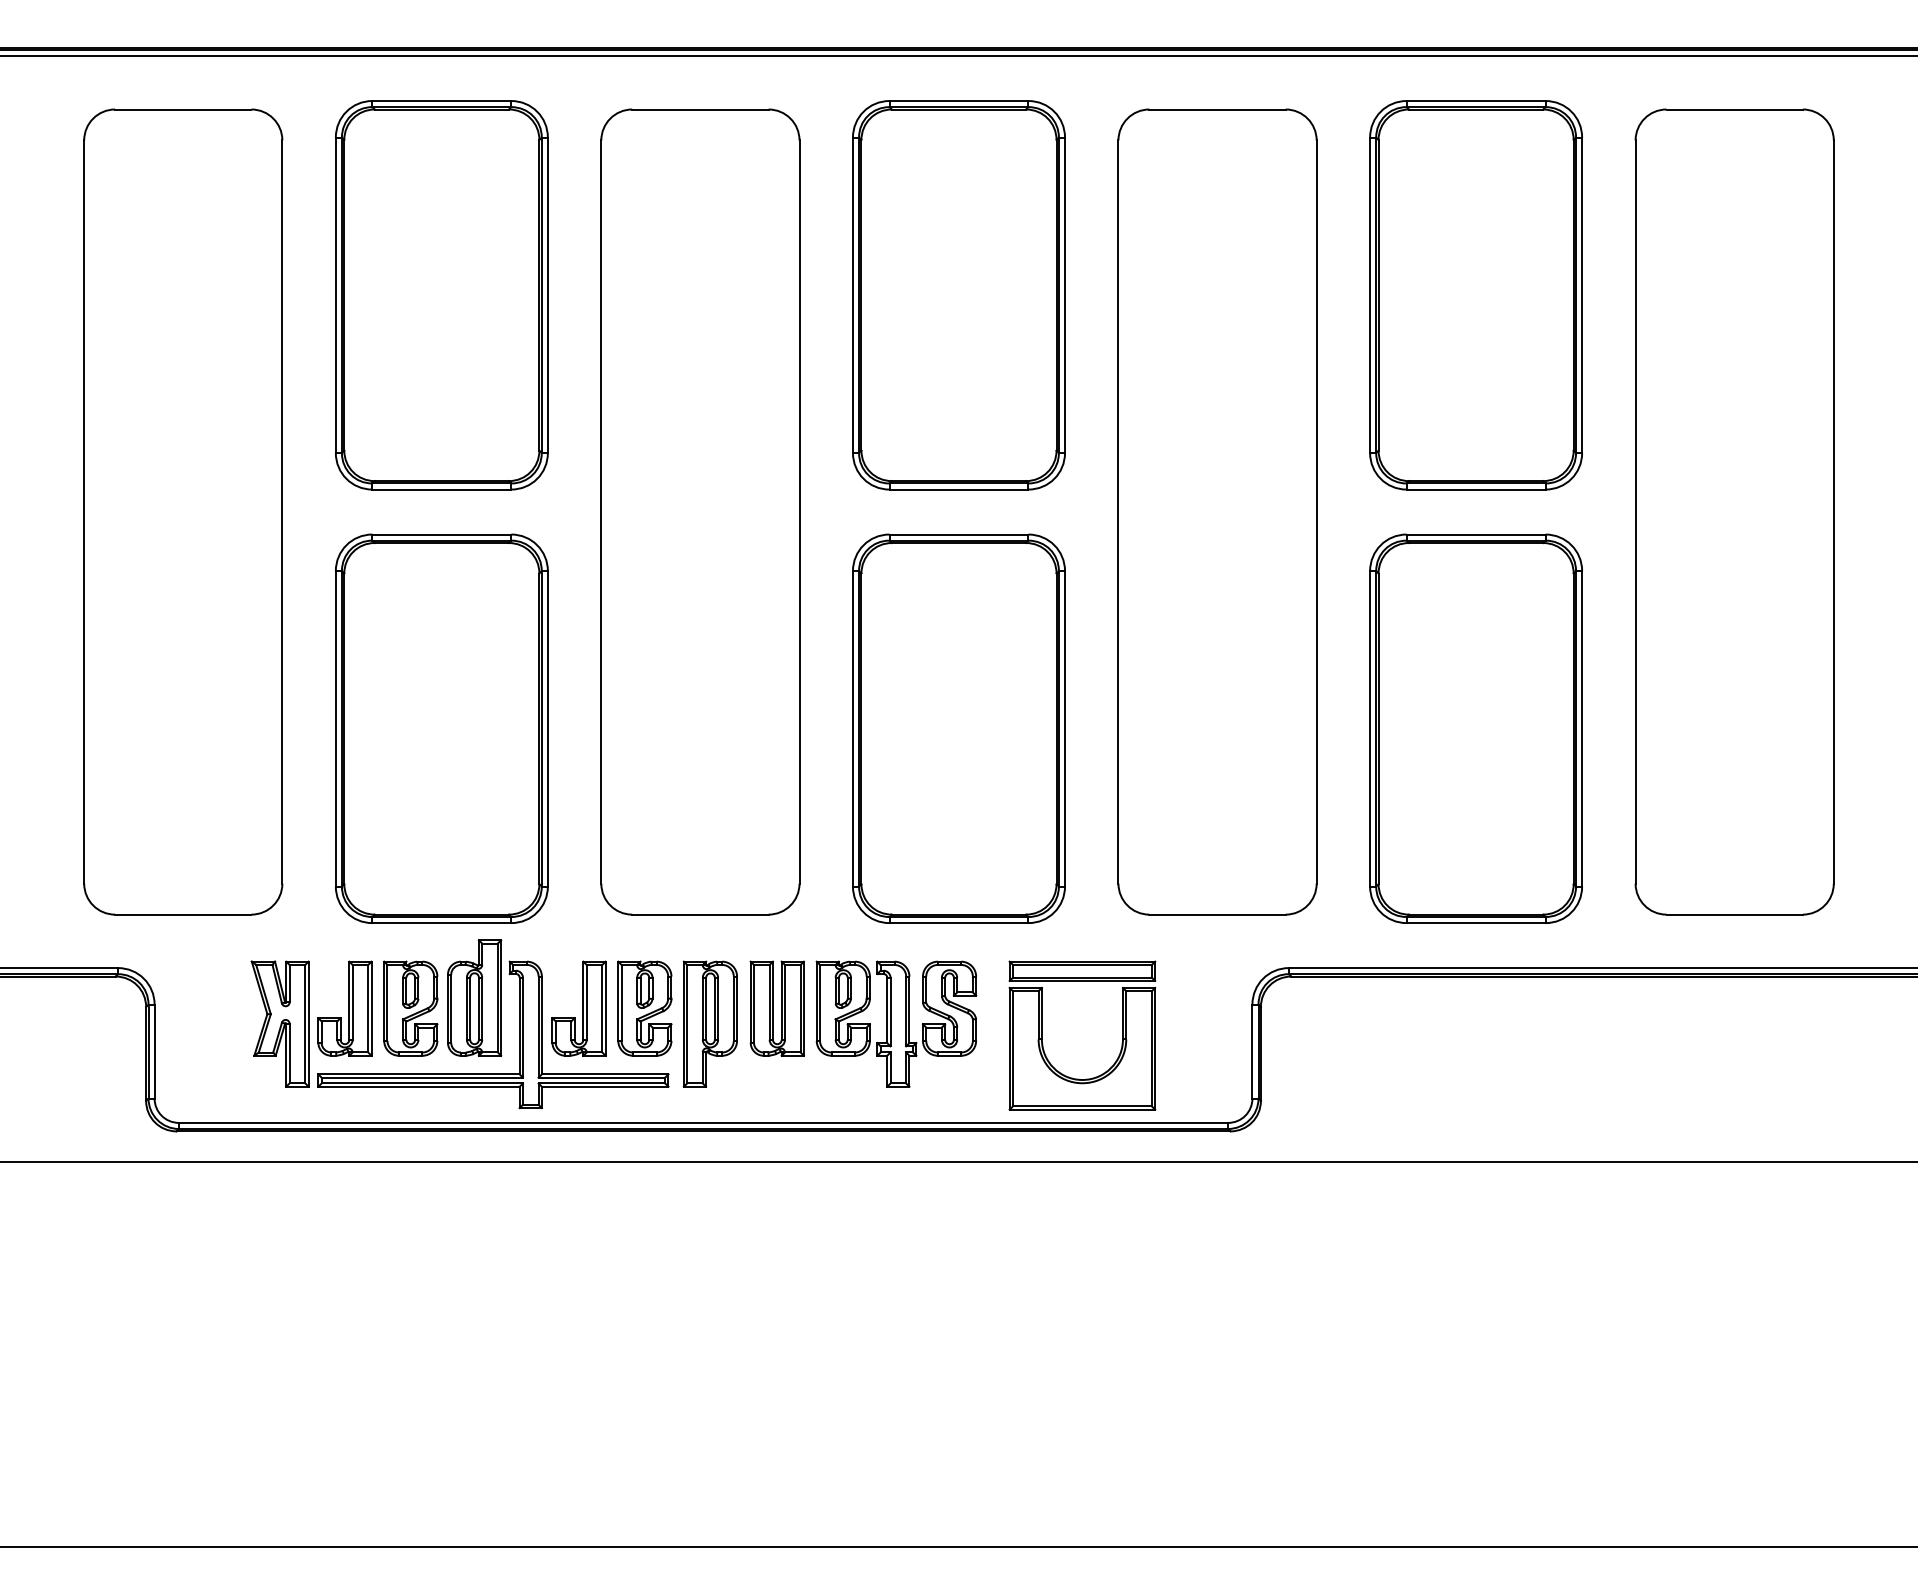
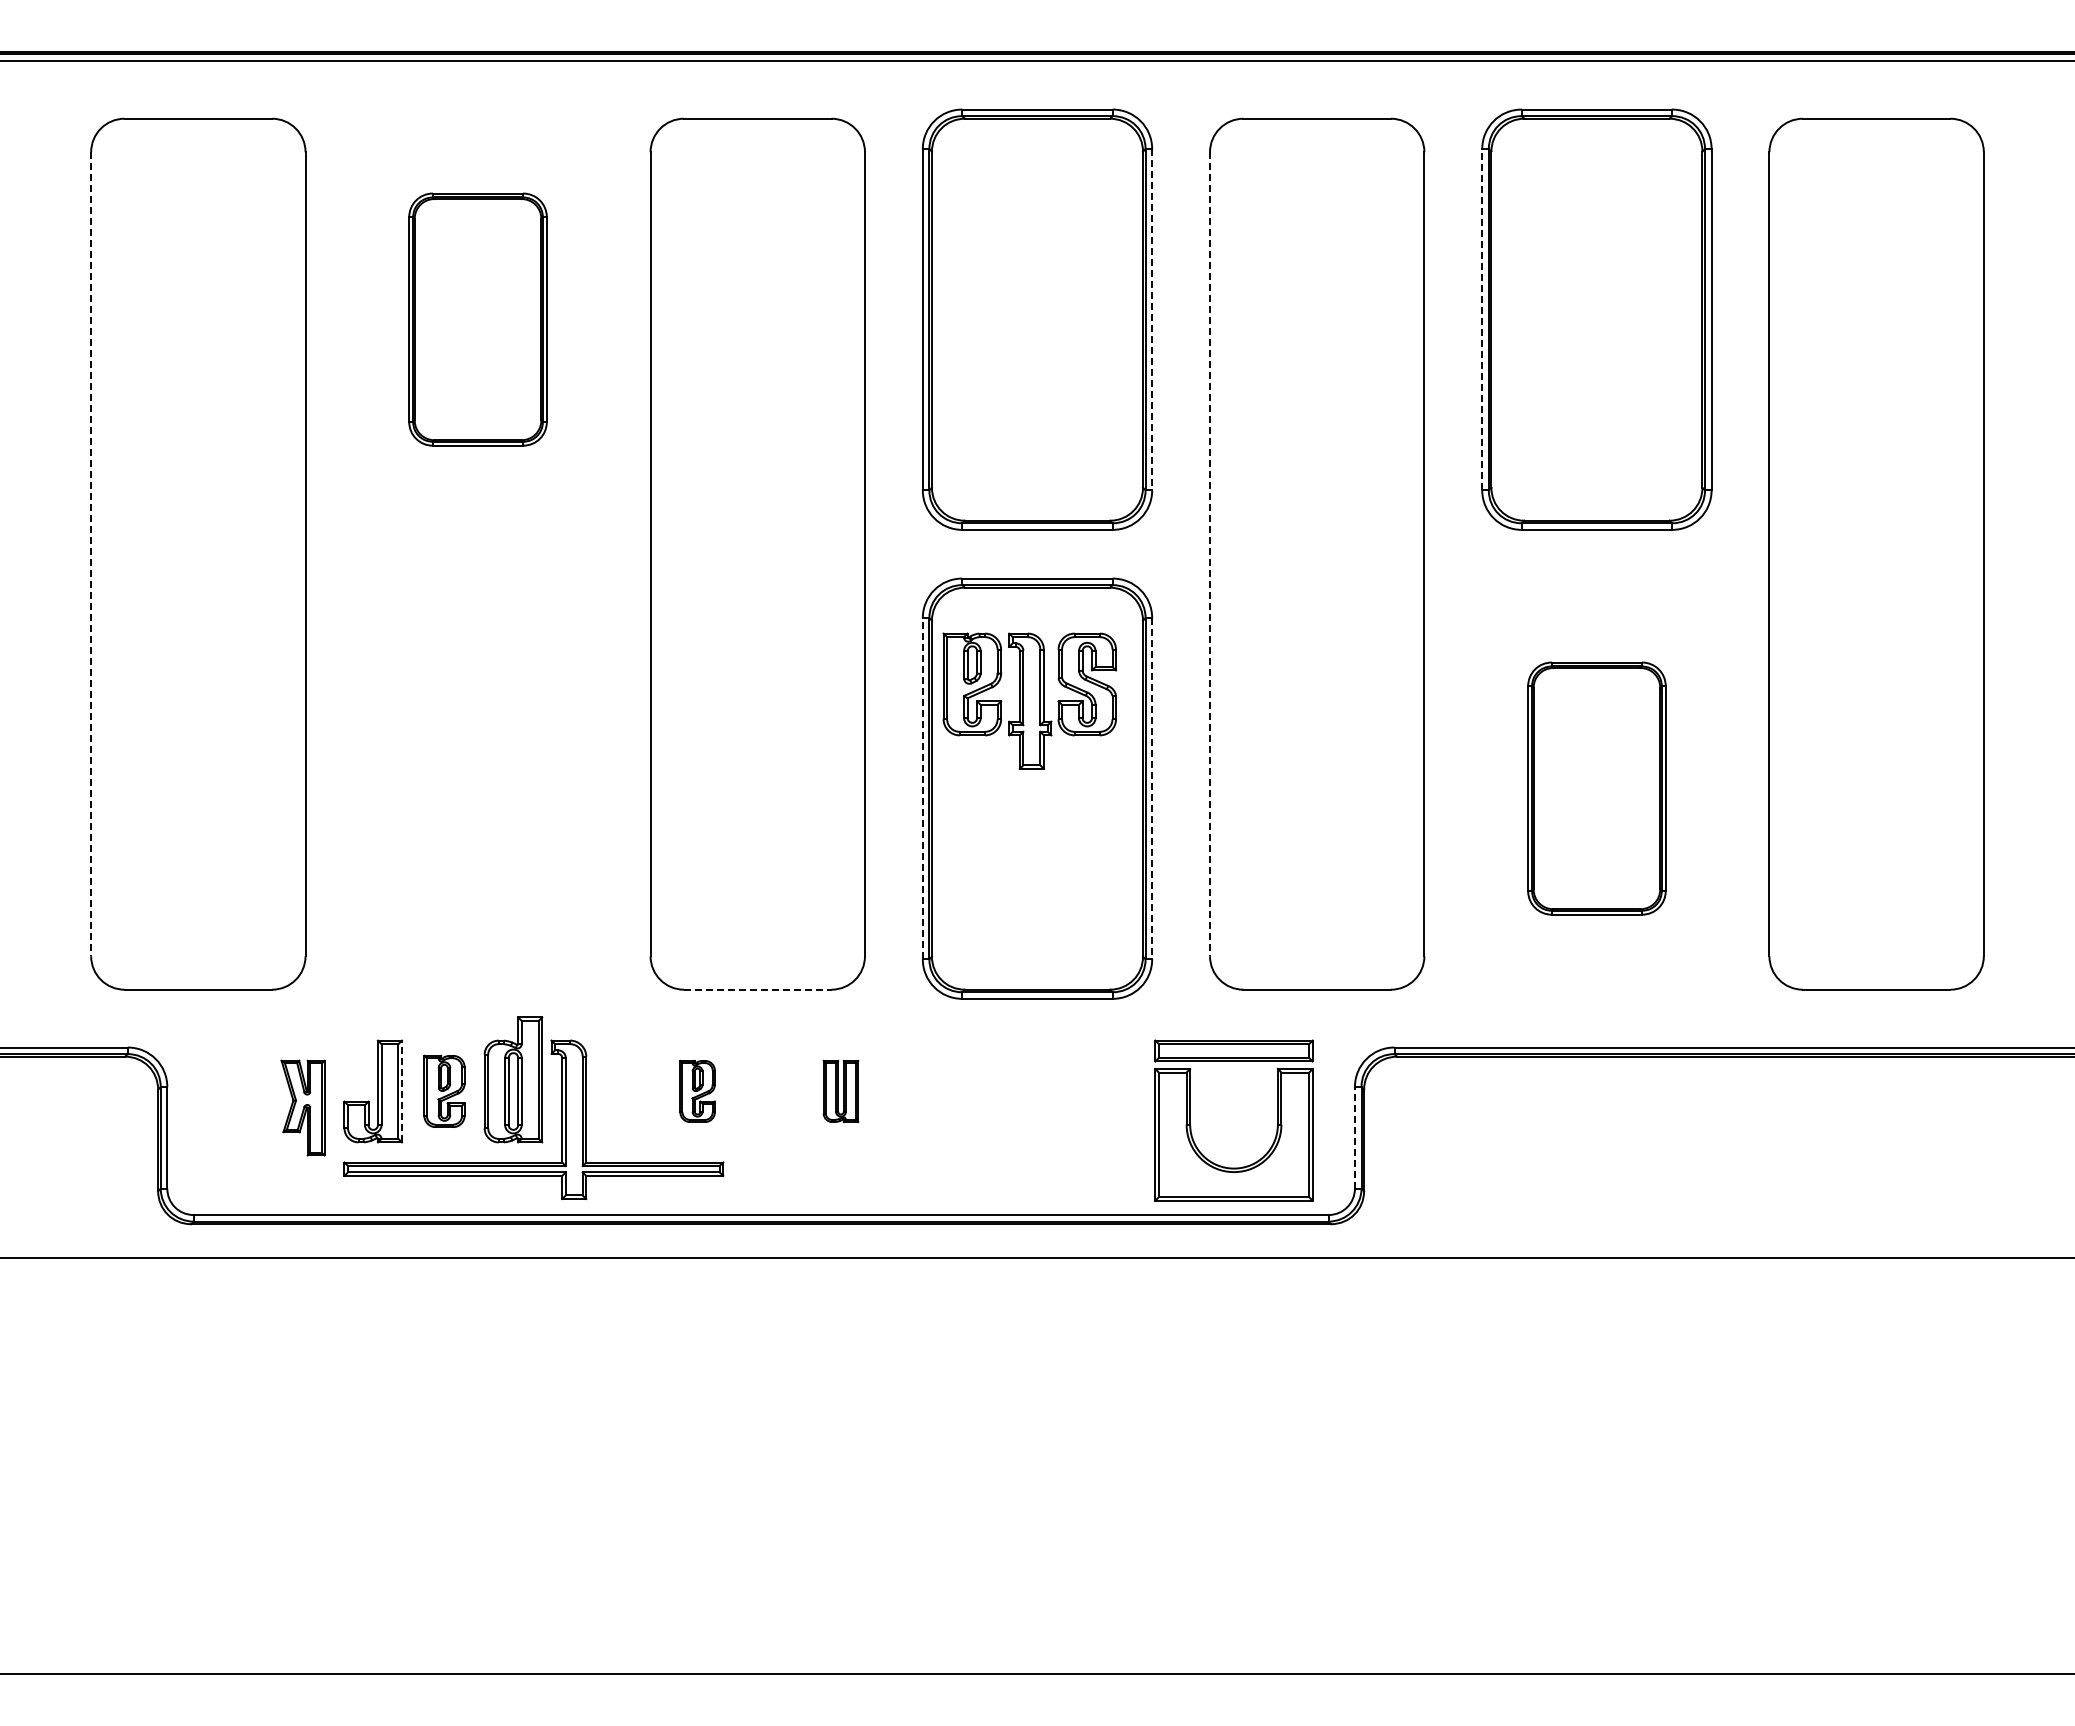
part: (441, 295) -> (477, 319), size x0.6
line: (1065, 295) -> (1152, 319), solid -> dashed
line: (1370, 295) -> (1482, 319), solid -> dashed
line: (84, 512) -> (91, 554), solid -> dashed
line: (1118, 512) -> (1210, 554), solid -> dashed
part: (441, 728) -> (477, 788), removed
line: (852, 728) -> (922, 788), solid -> dashed
line: (1065, 728) -> (1152, 788), solid -> dashed
part: (1475, 728) -> (1596, 788), size x0.6
line: (700, 914) -> (757, 989), solid -> dashed
line: (372, 1008) -> (402, 1091), solid -> dashed
part: (410, 1008) -> (444, 1091), size x0.7
part: (579, 1008) -> (626, 1091), removed
part: (644, 1008) -> (697, 1091), size x0.6
part: (776, 1008) -> (840, 1091), size x0.6
part: (279, 1023) -> (302, 1107), size x0.7
part: (710, 1023) -> (768, 1107), removed
part: (896, 1023) -> (1029, 700), moved
part: (1043, 1040) -> (1191, 1125), moved
line: (1252, 1051) -> (1354, 1137), solid -> dashed

